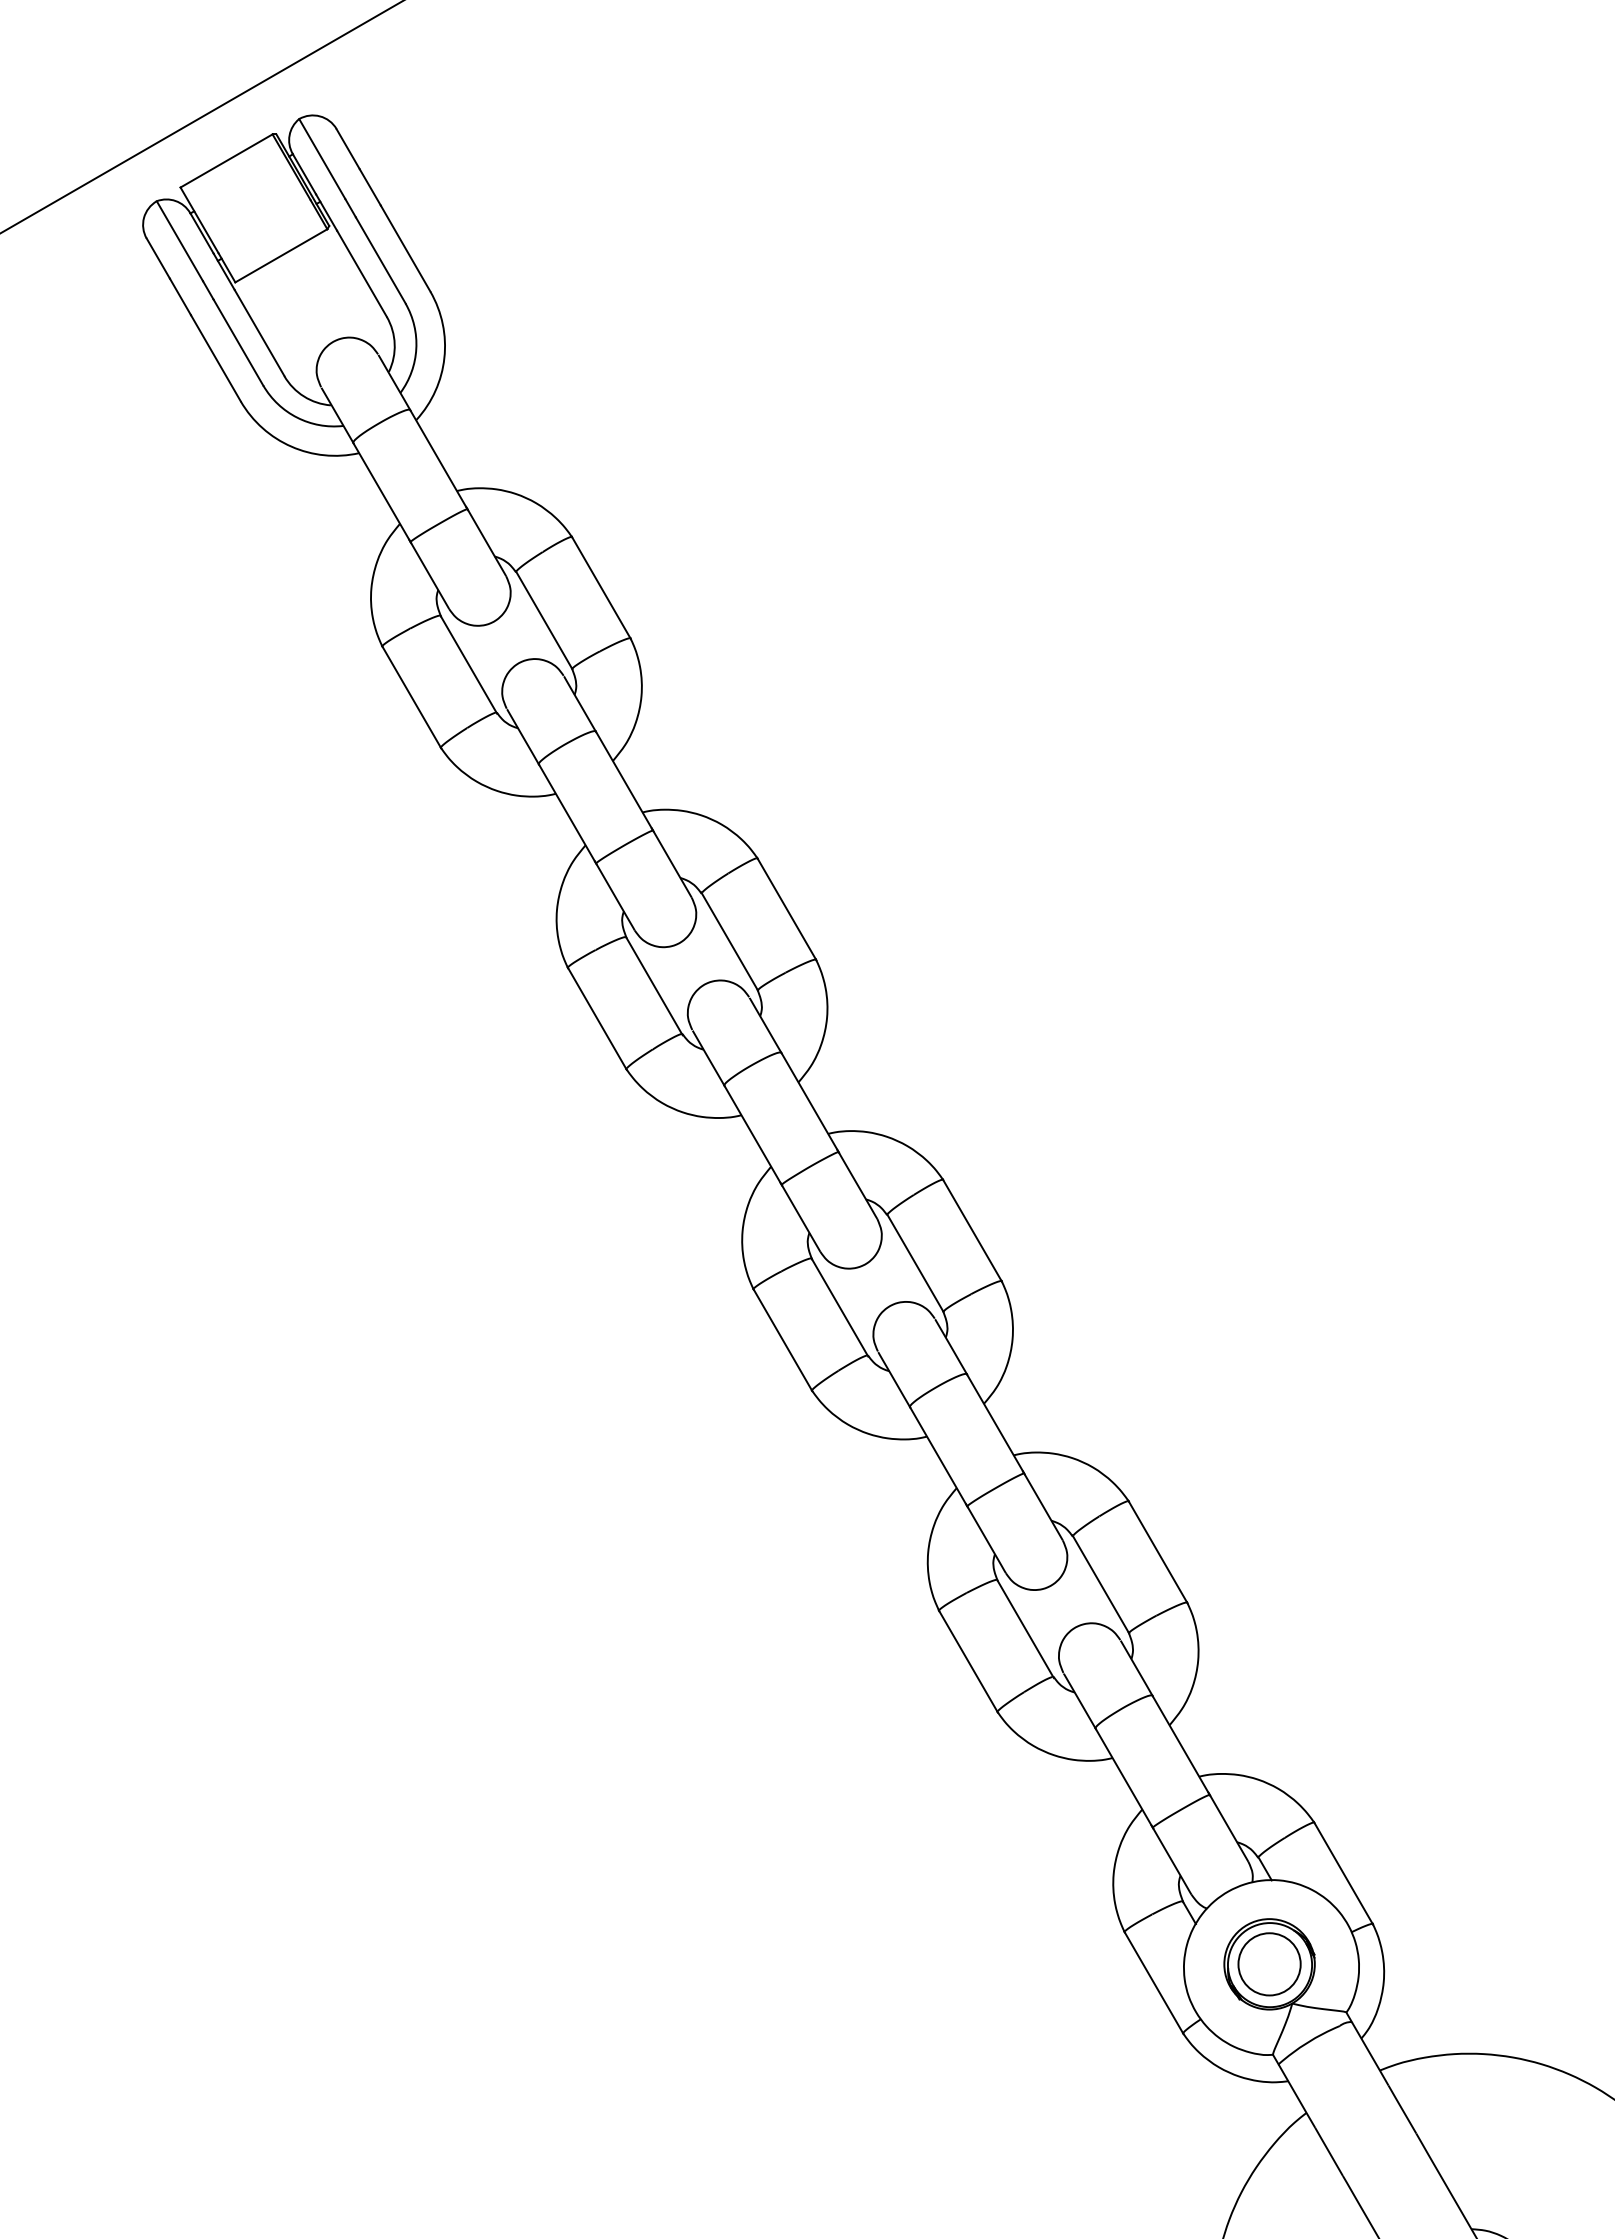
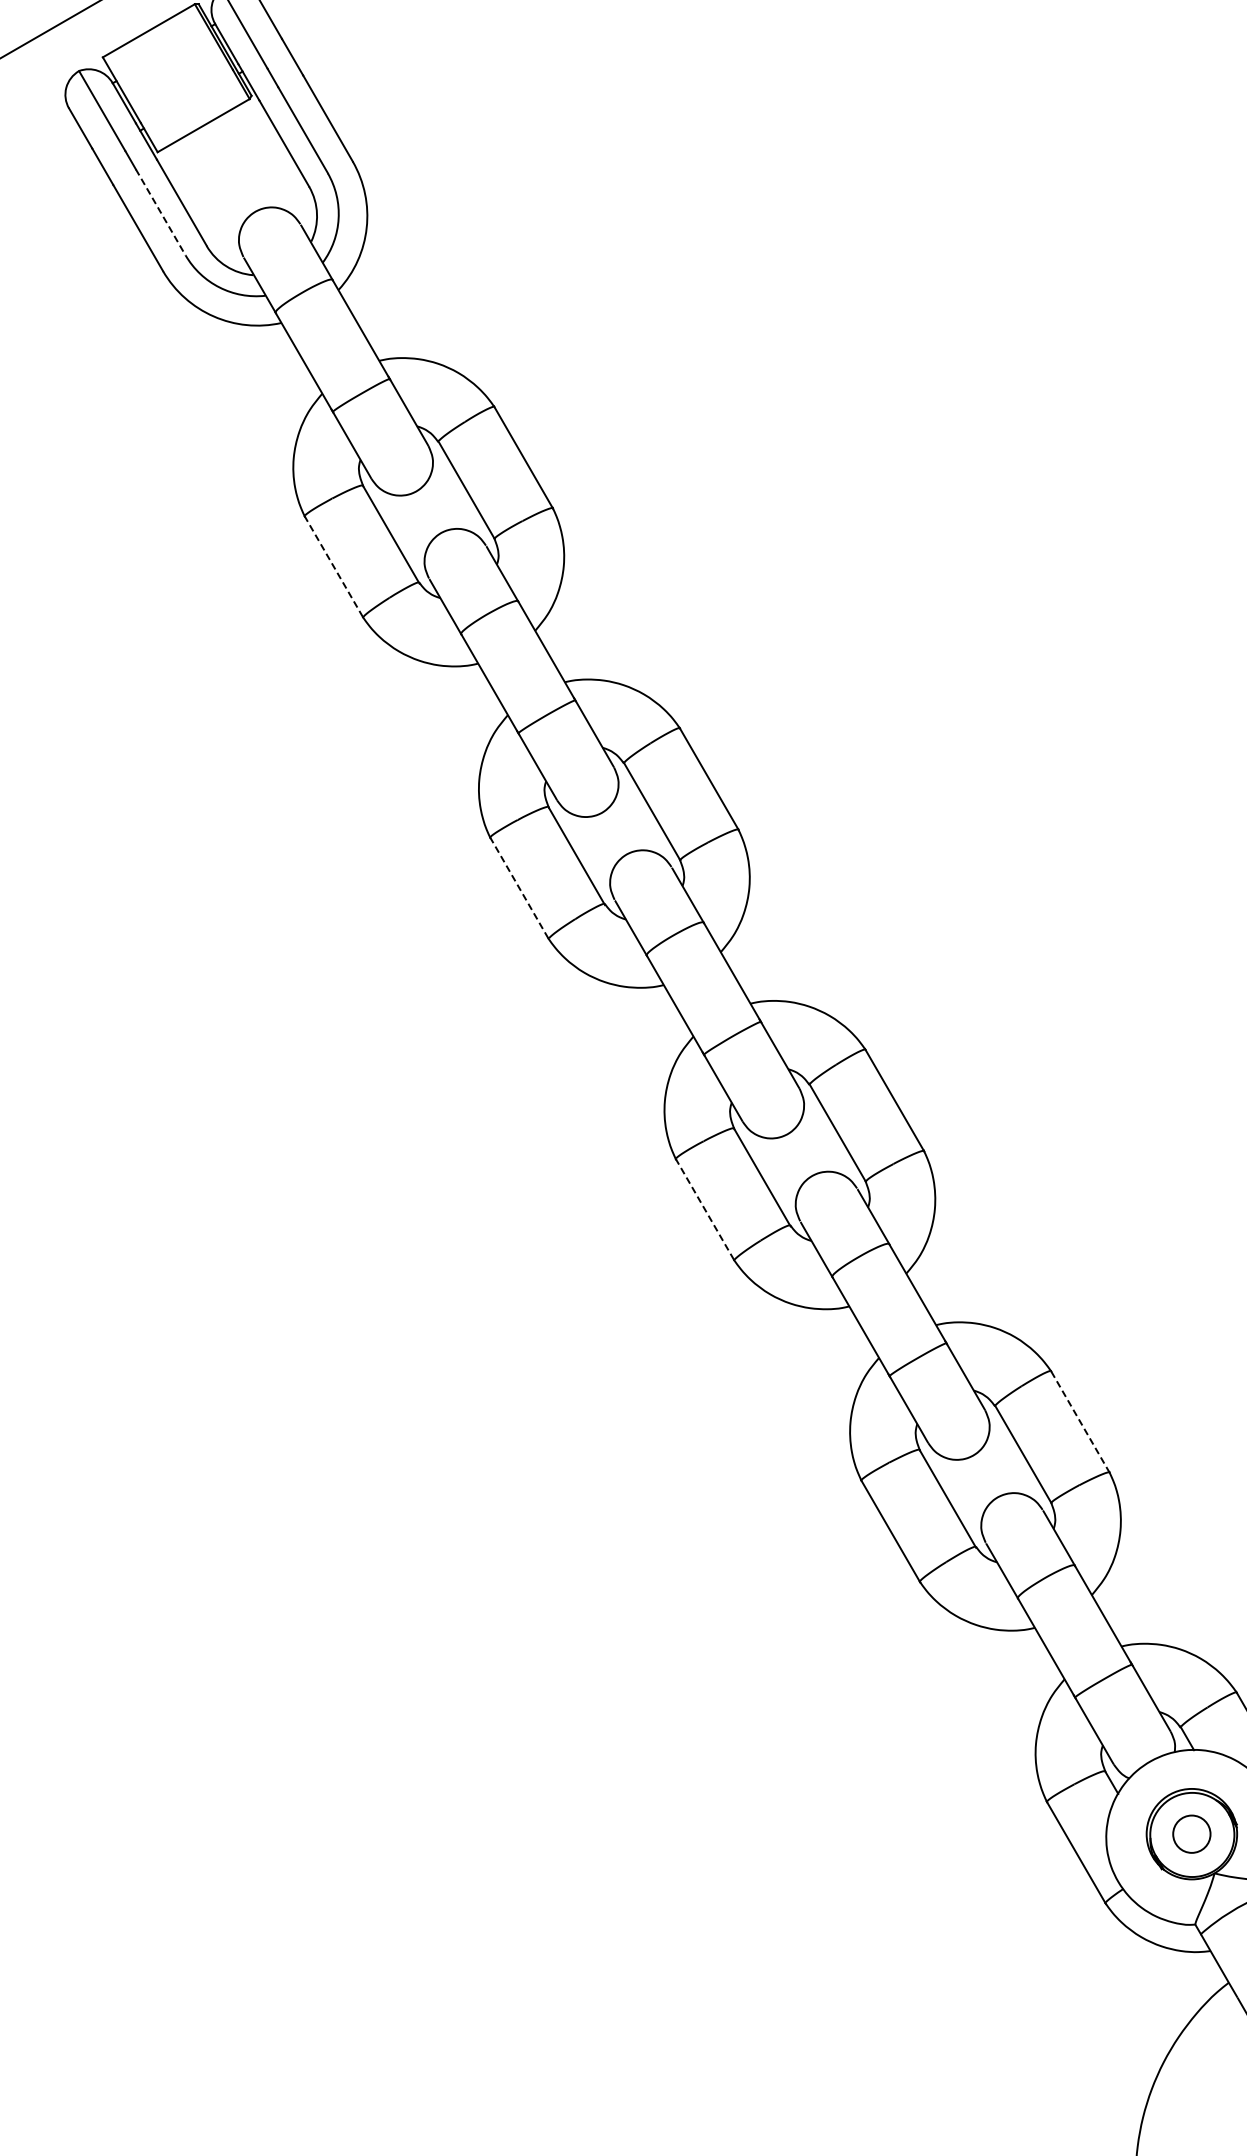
line: (238, 342) -> (160, 212), solid -> dashed
line: (411, 697) -> (333, 567), solid -> dashed
line: (597, 1019) -> (519, 889), solid -> dashed
line: (783, 1340) -> (705, 1210), solid -> dashed
line: (1157, 1551) -> (1079, 1421), solid -> dashed
circle: (1269, 1964) -> (1191, 1834), size x0.6

